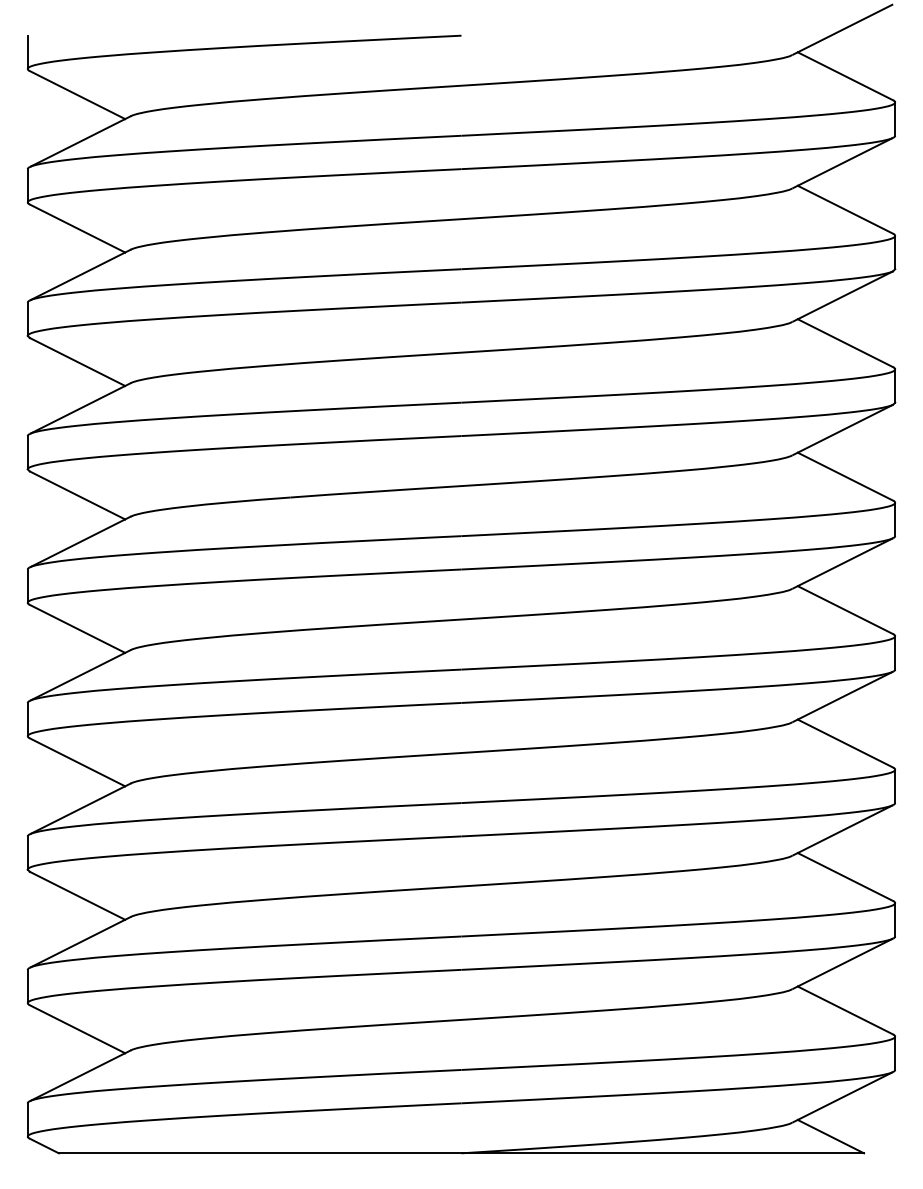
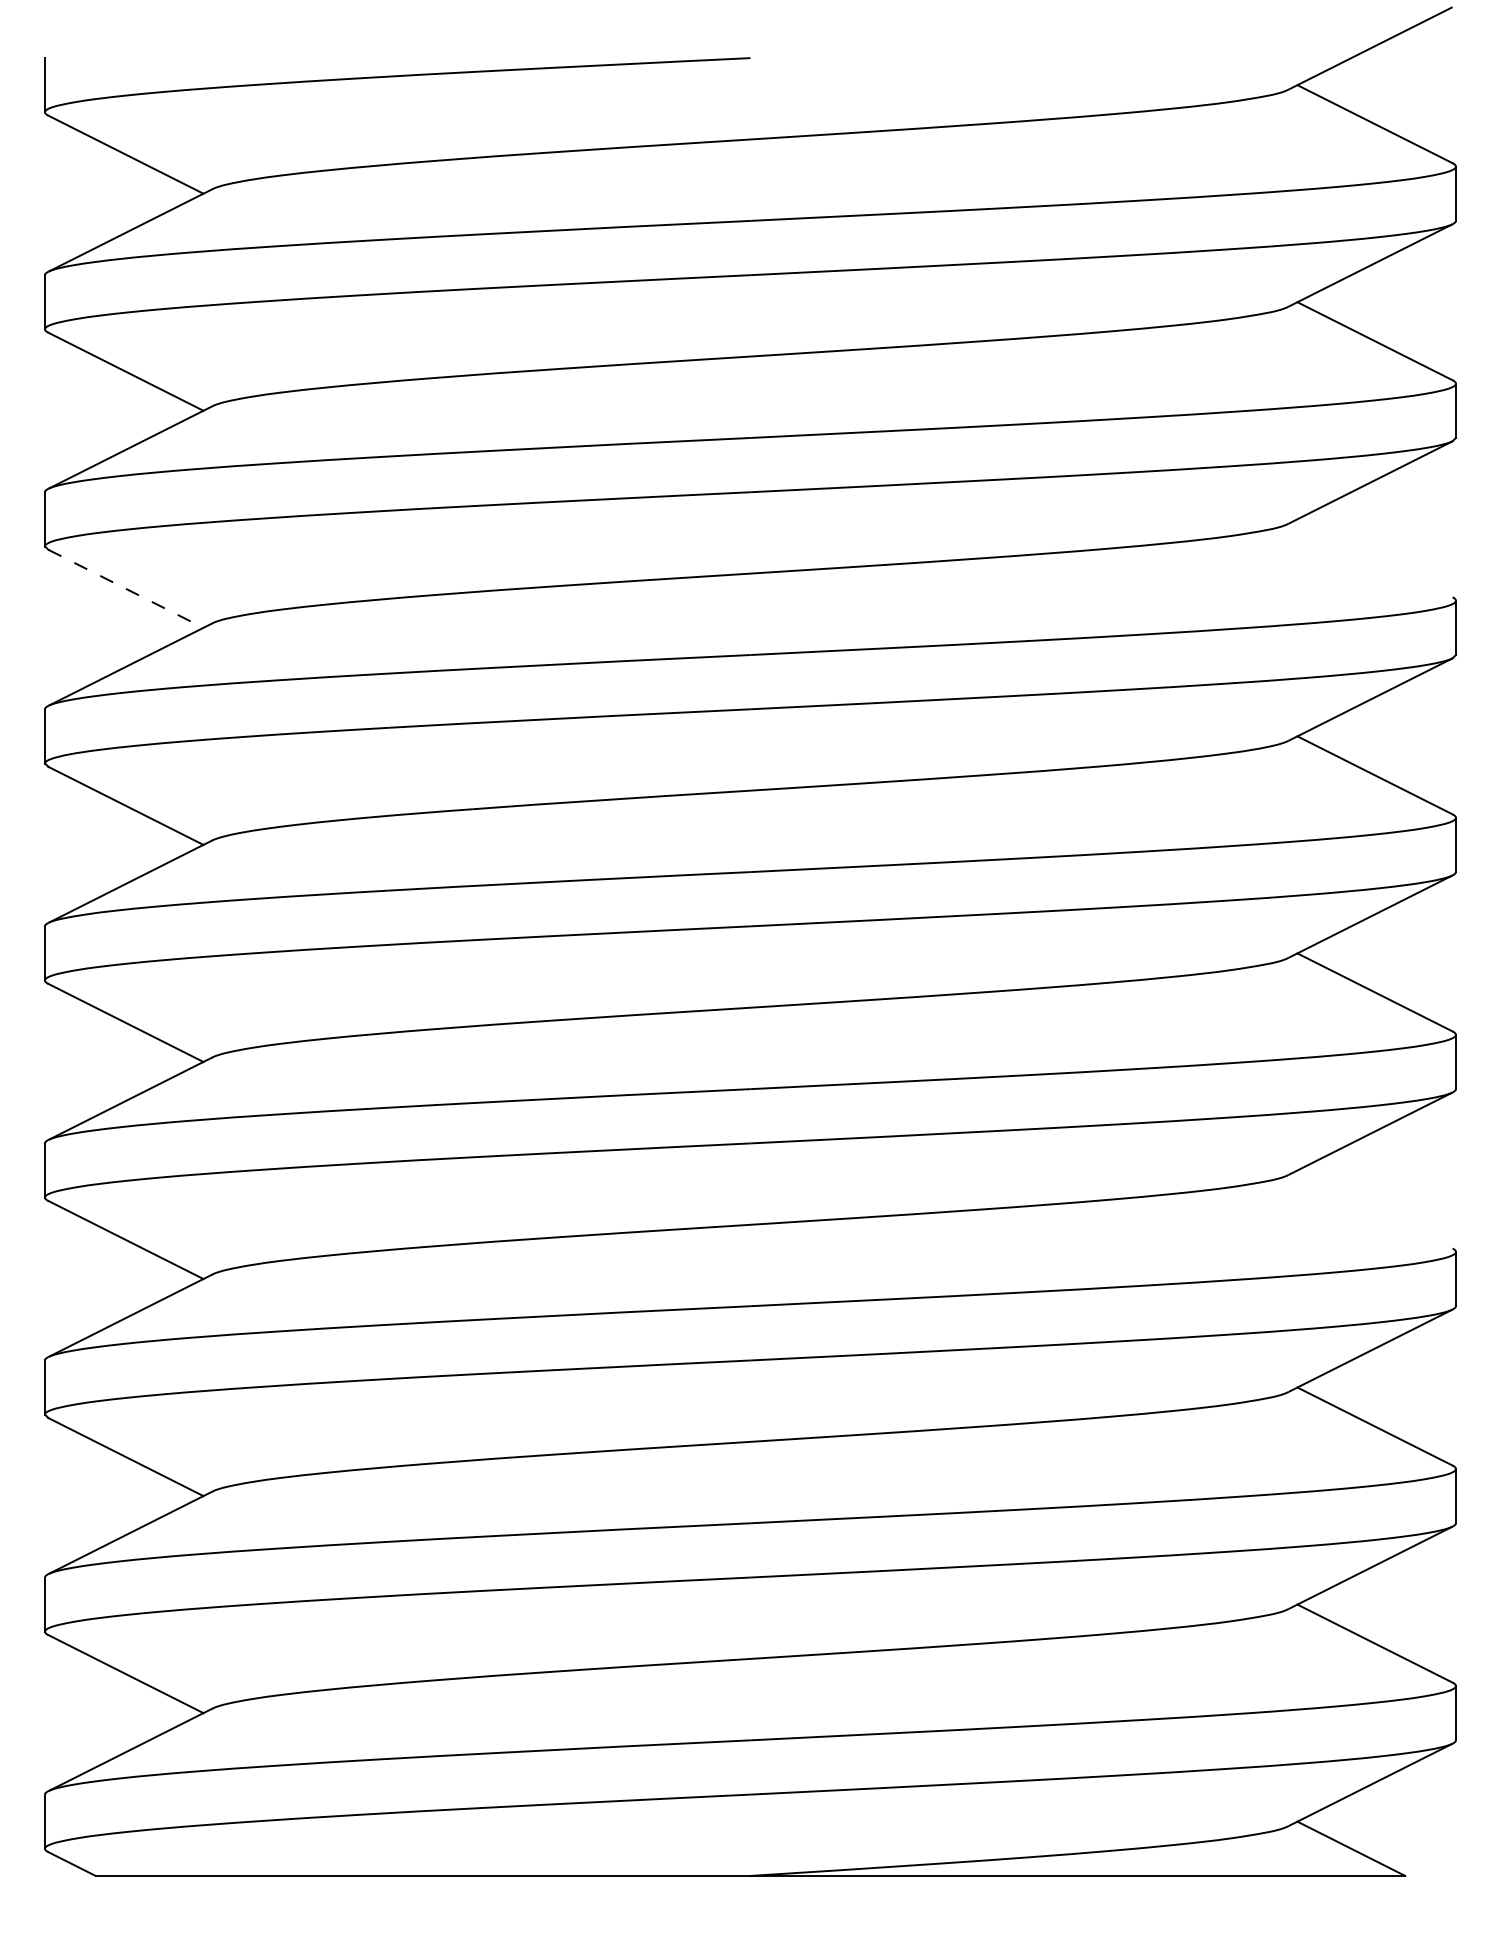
line: (845, 343) -> (1375, 558), removed
line: (77, 362) -> (125, 589), solid -> dashed
line: (845, 743) -> (1375, 1209), removed

